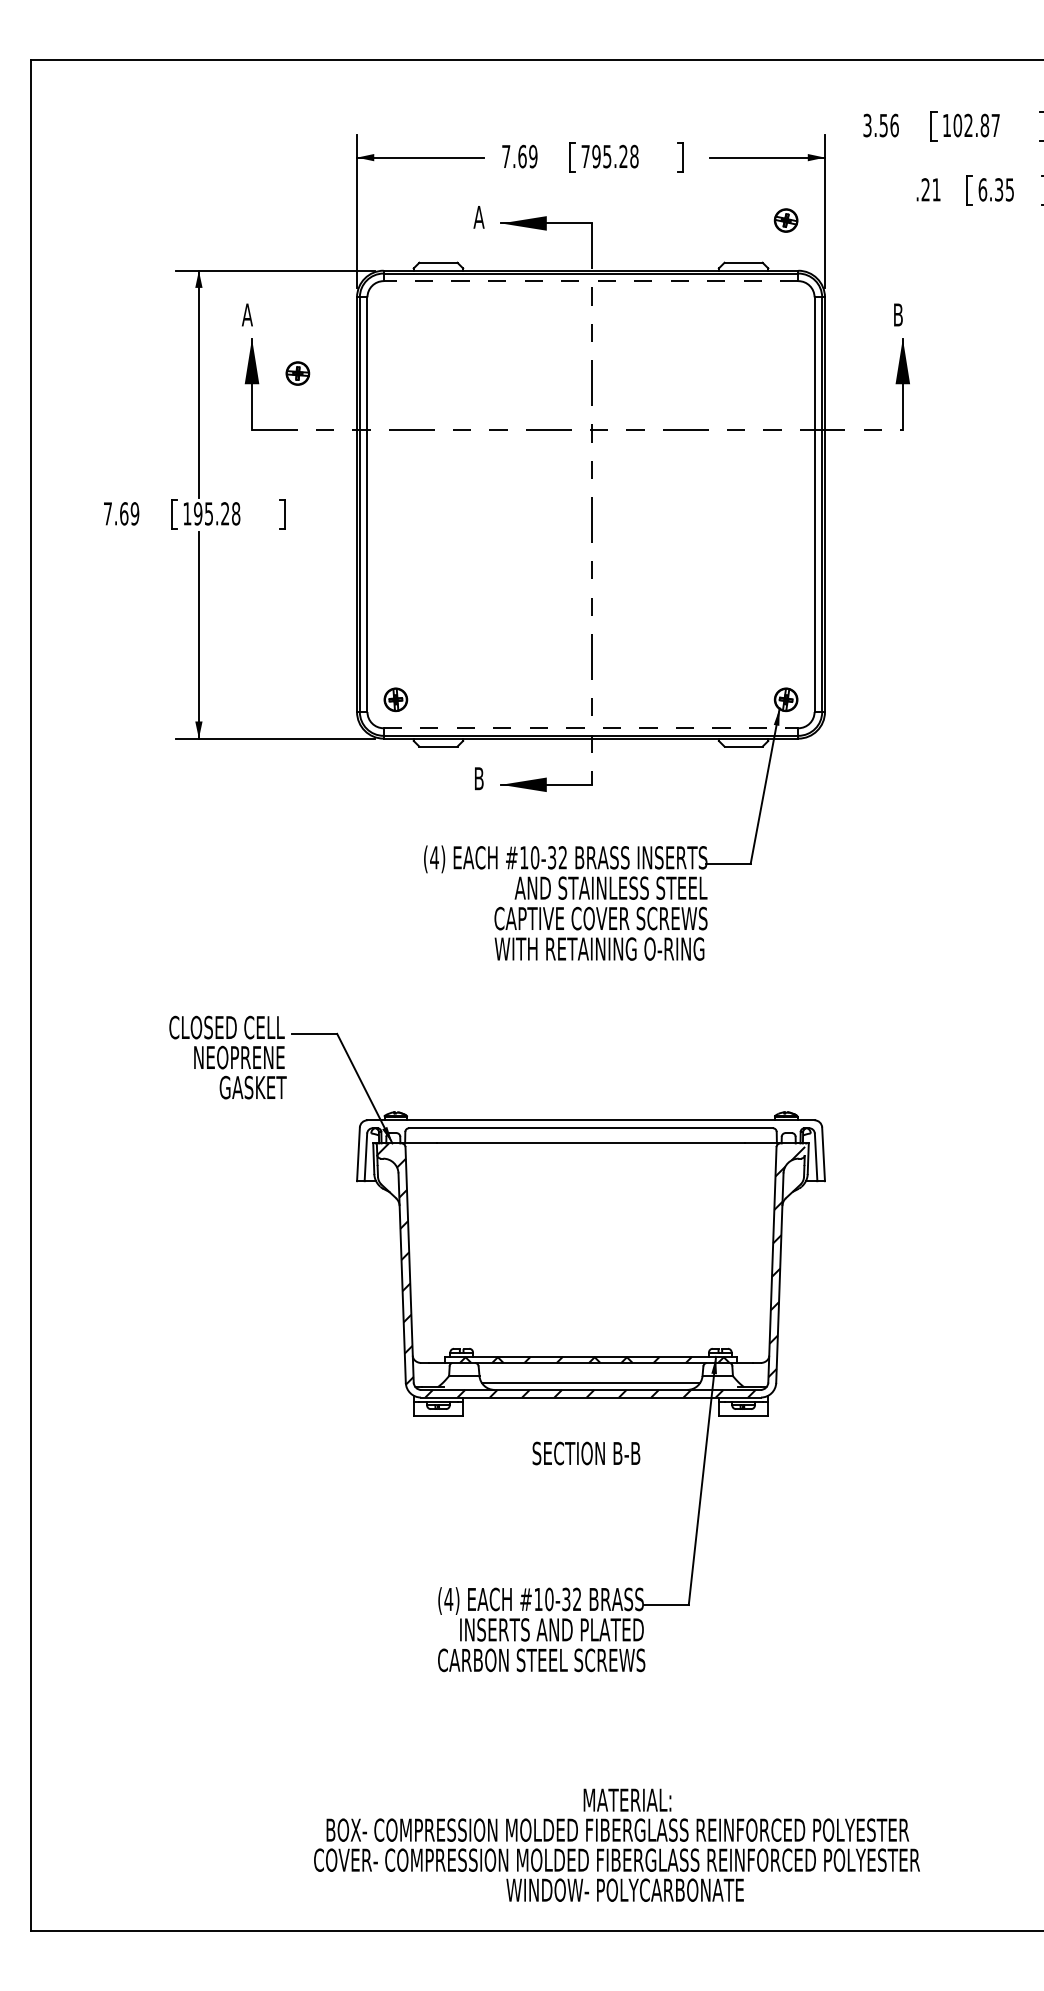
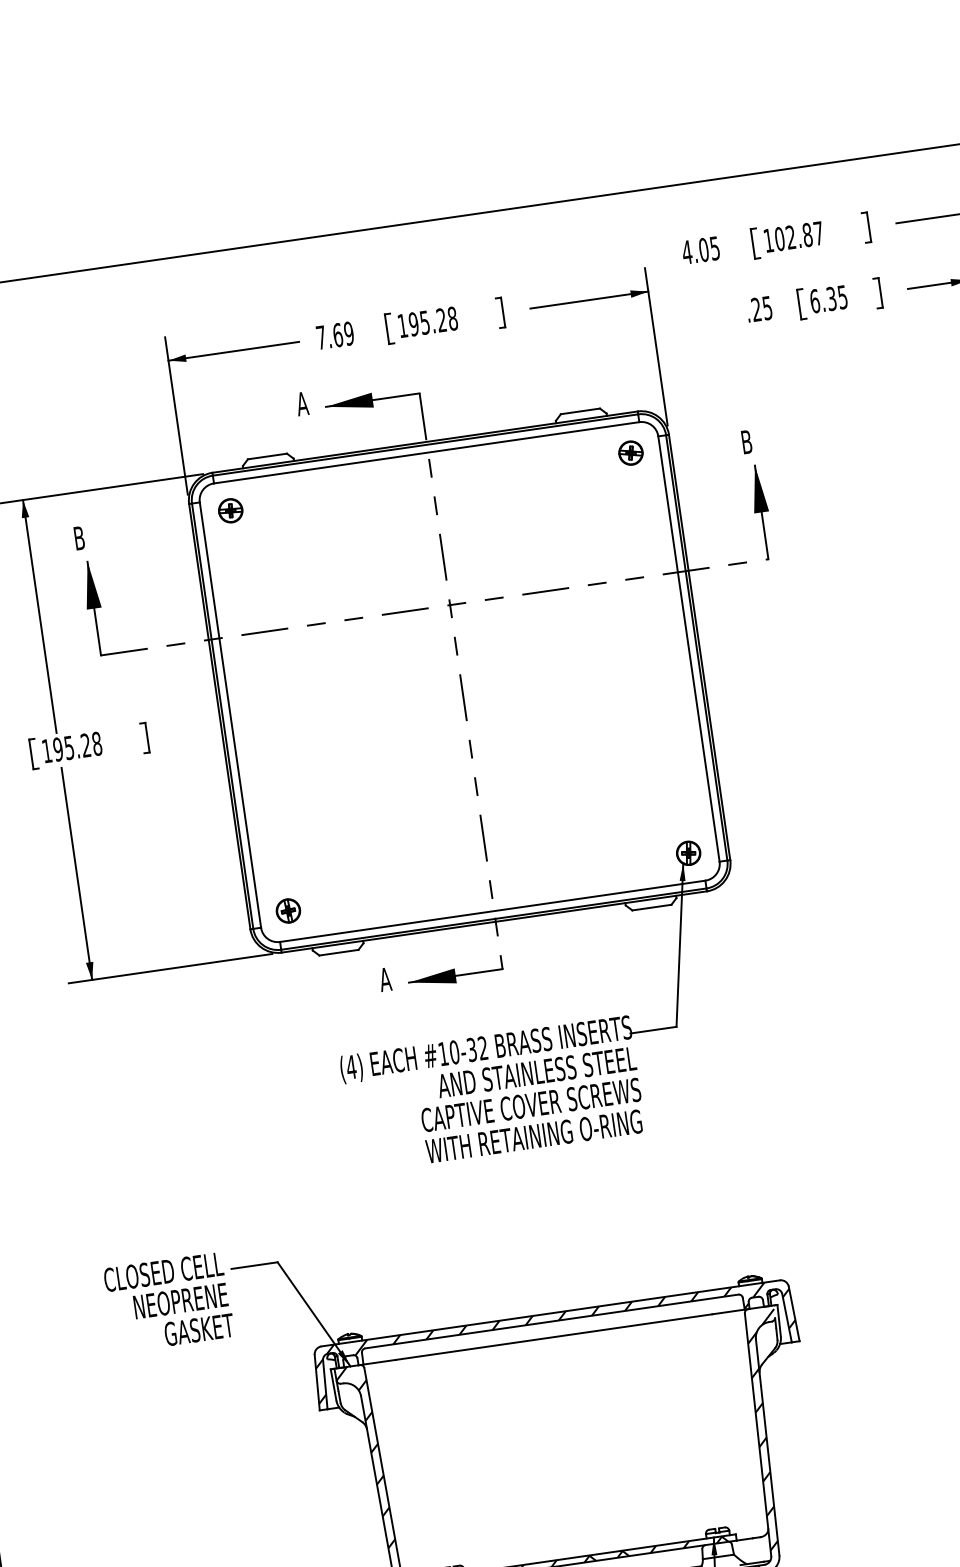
text: (880, 125) -> (700, 250), 3.56 -> 4.05
text: (585, 156) -> (402, 325), 795.28 -> 195.28
text: (936, 189) -> (767, 307), .21 -> .25
part: (785, 220) -> (630, 453), moved
line: (590, 281) -> (426, 453), dashed -> solid
text: (247, 314) -> (79, 537), A -> B
part: (297, 373) -> (230, 510), moved
line: (591, 728) -> (493, 911), dashed -> solid
text: (478, 778) -> (384, 979), B -> A
hatch: (590, 1147) -> (554, 1341), added

